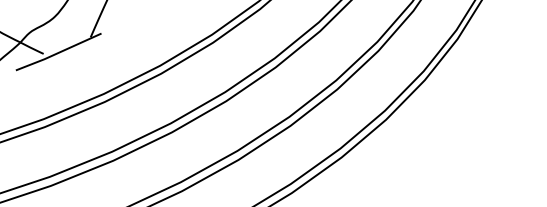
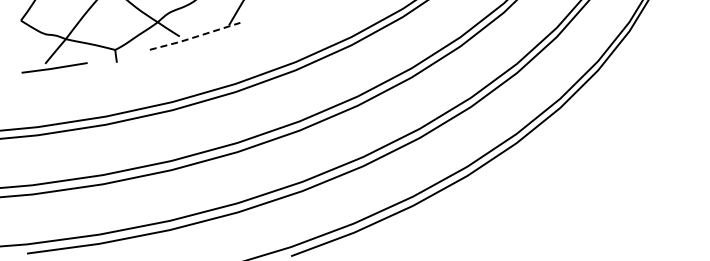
line: (59, 53) -> (195, 37), solid -> dashed

